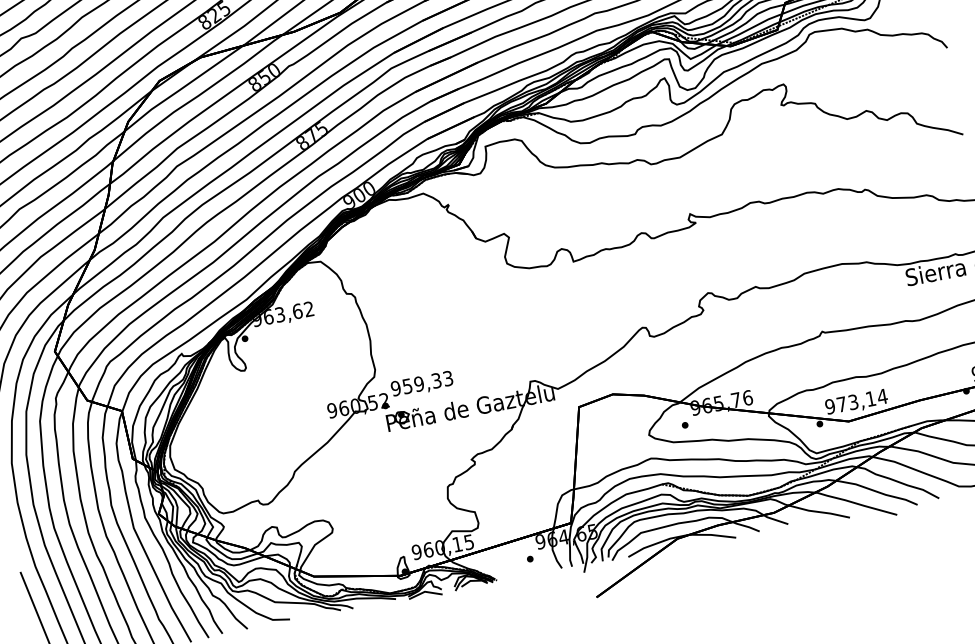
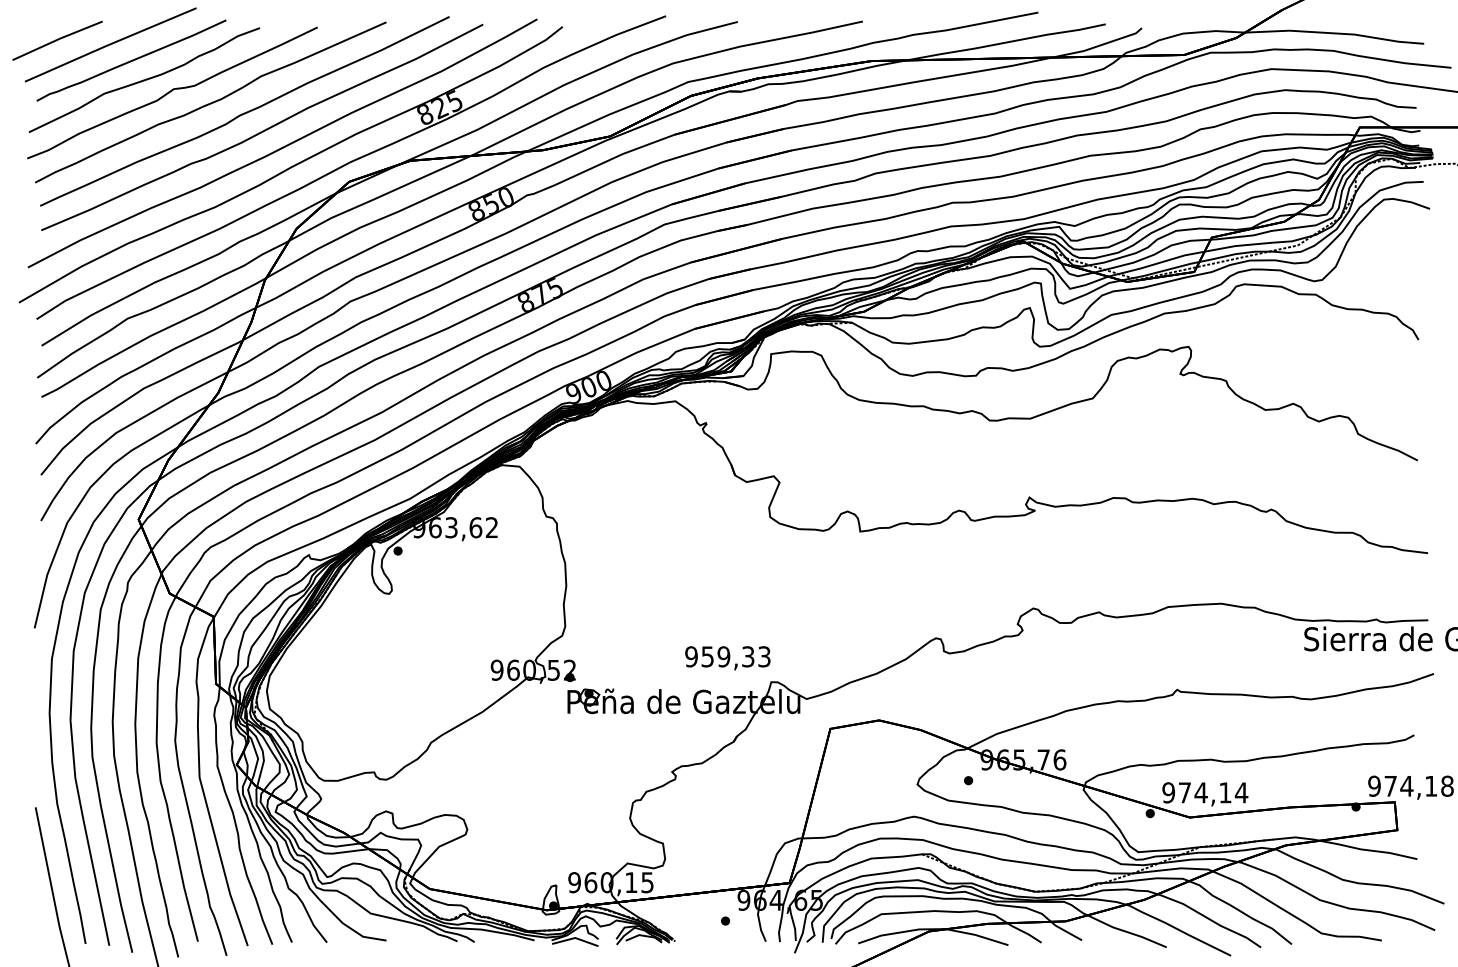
text: (421, 384) -> (727, 658), moved
text: (852, 402) -> (1200, 792), 973,14 -> 974,14

